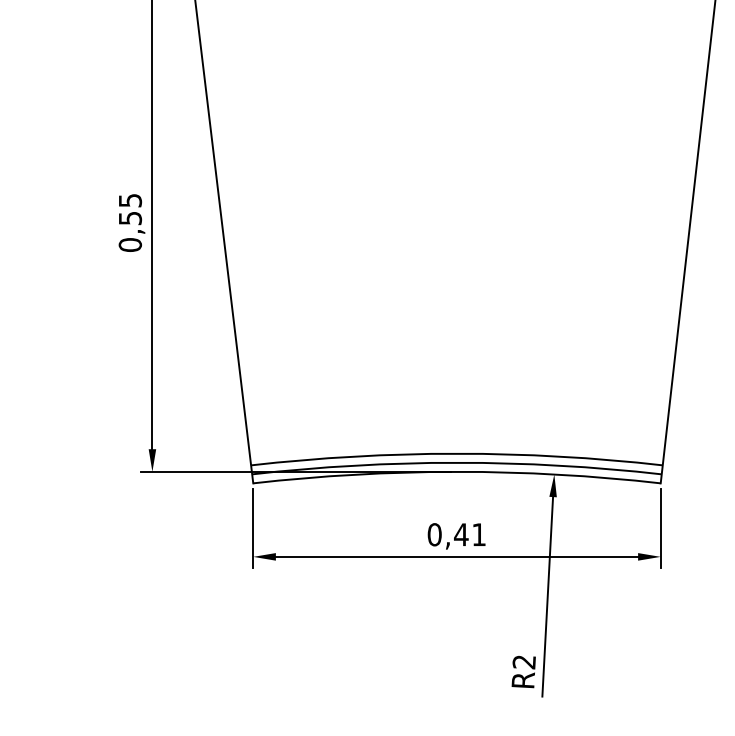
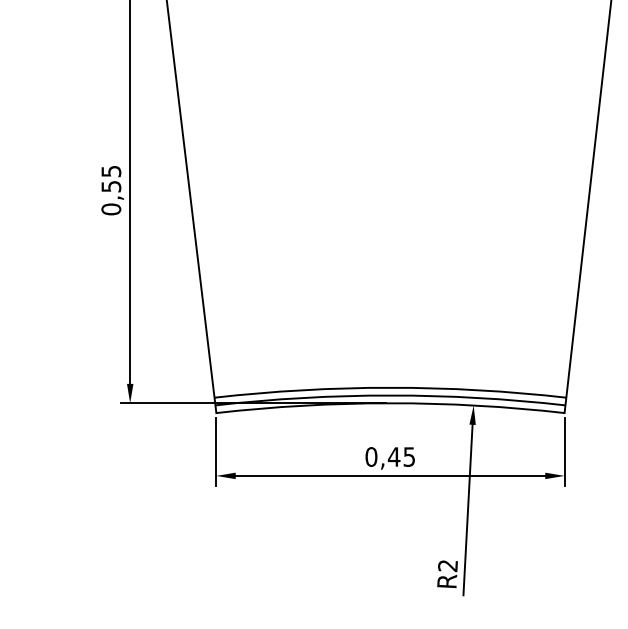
text: (478, 534) -> (408, 456), 0,41 -> 0,45

